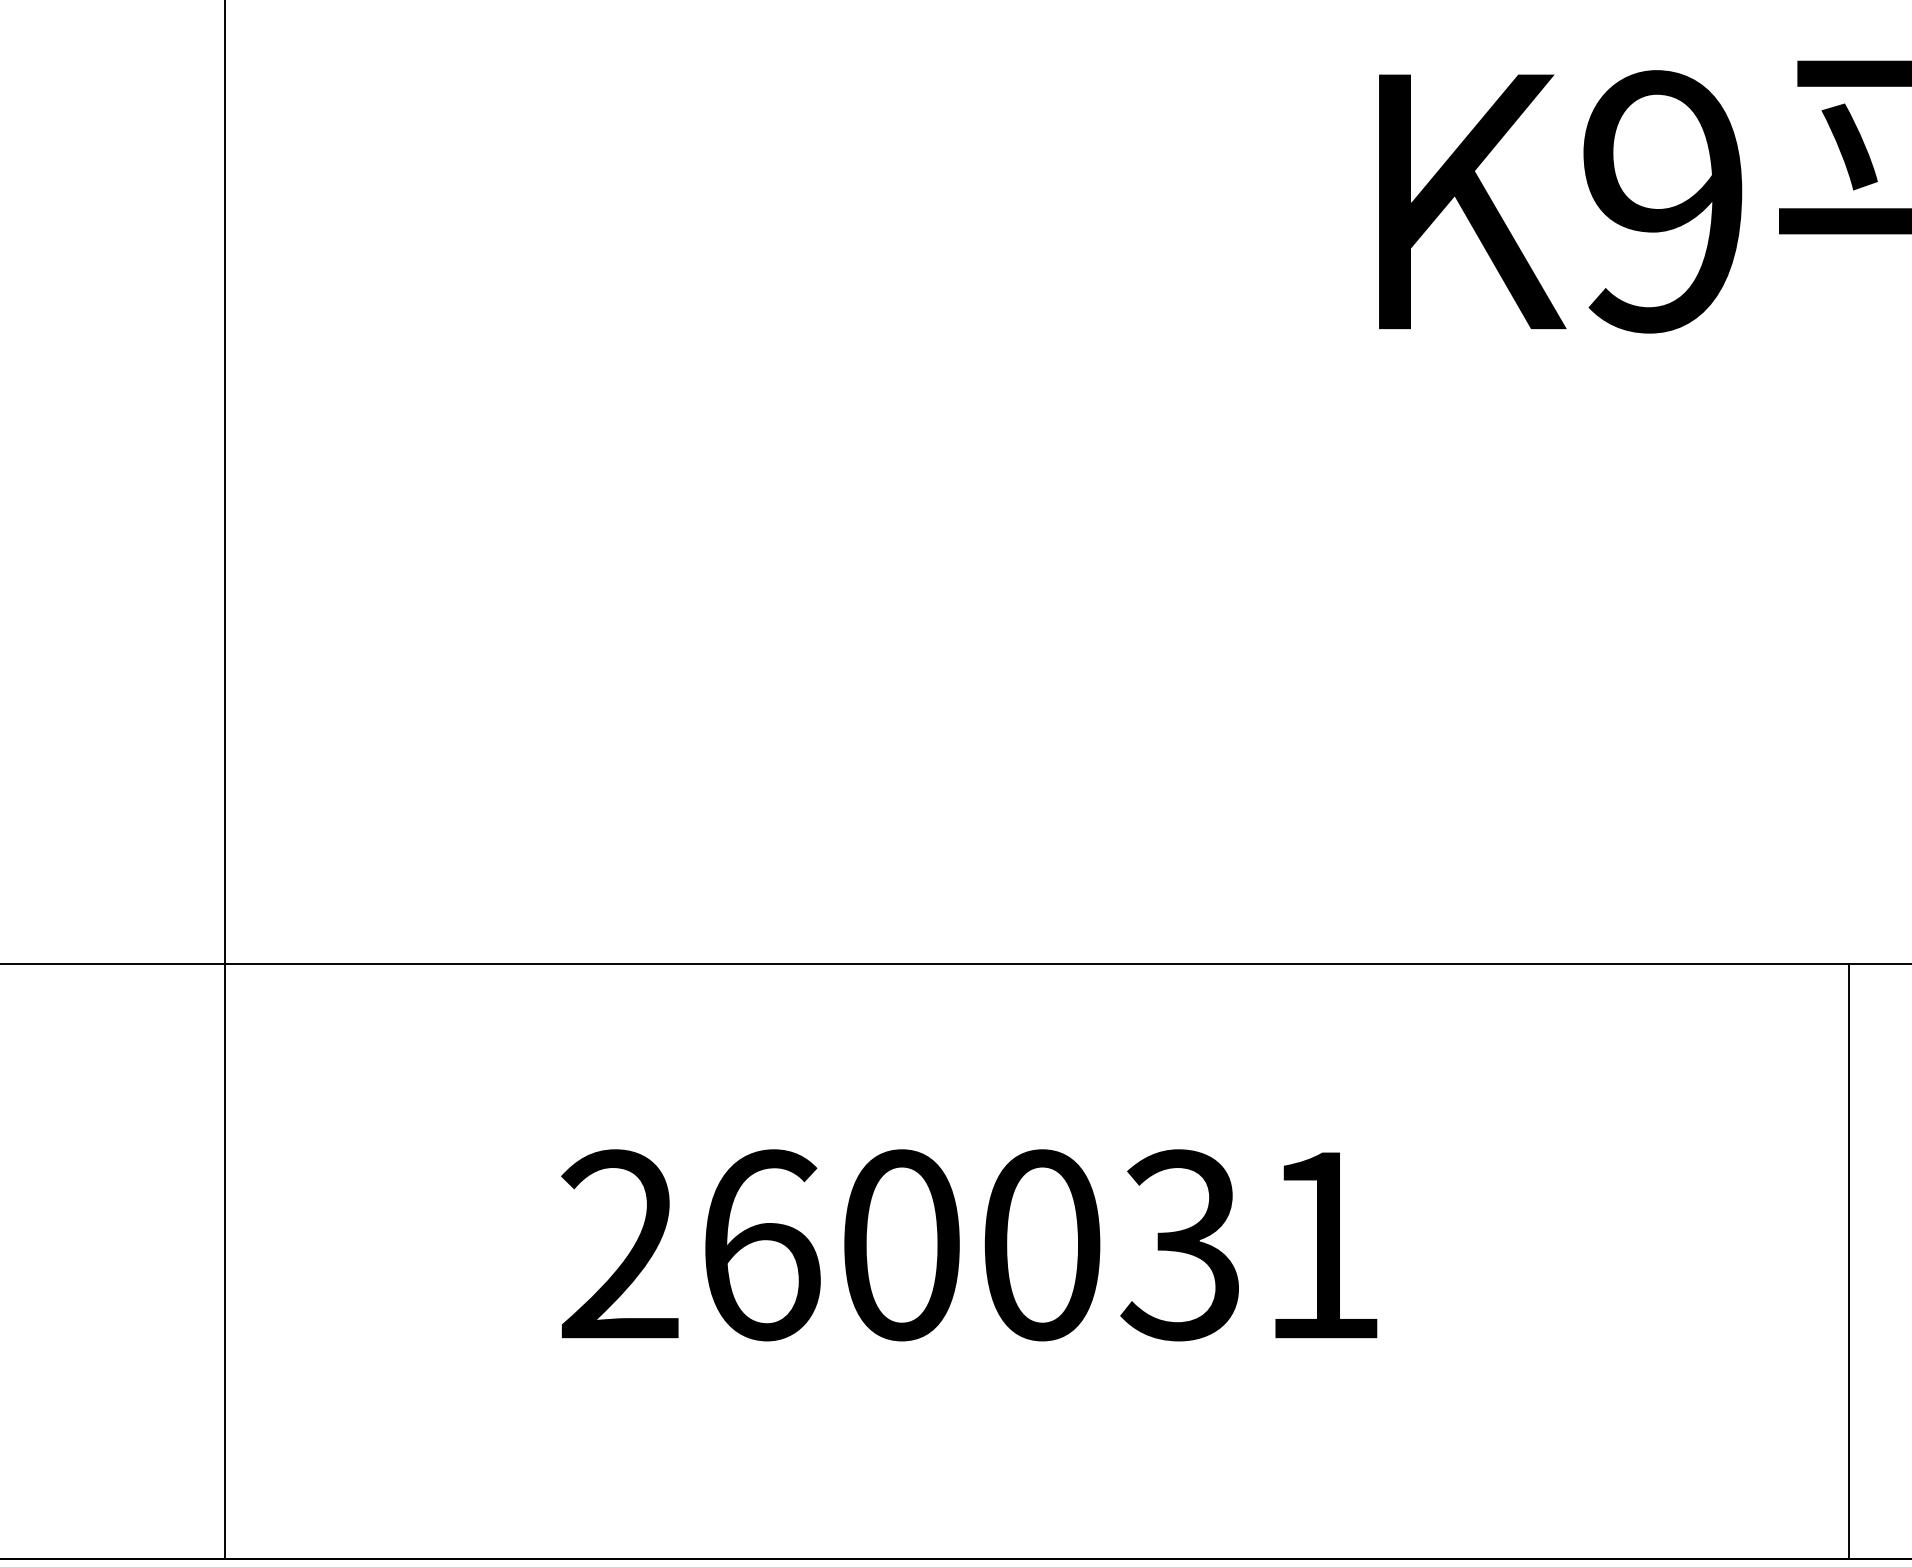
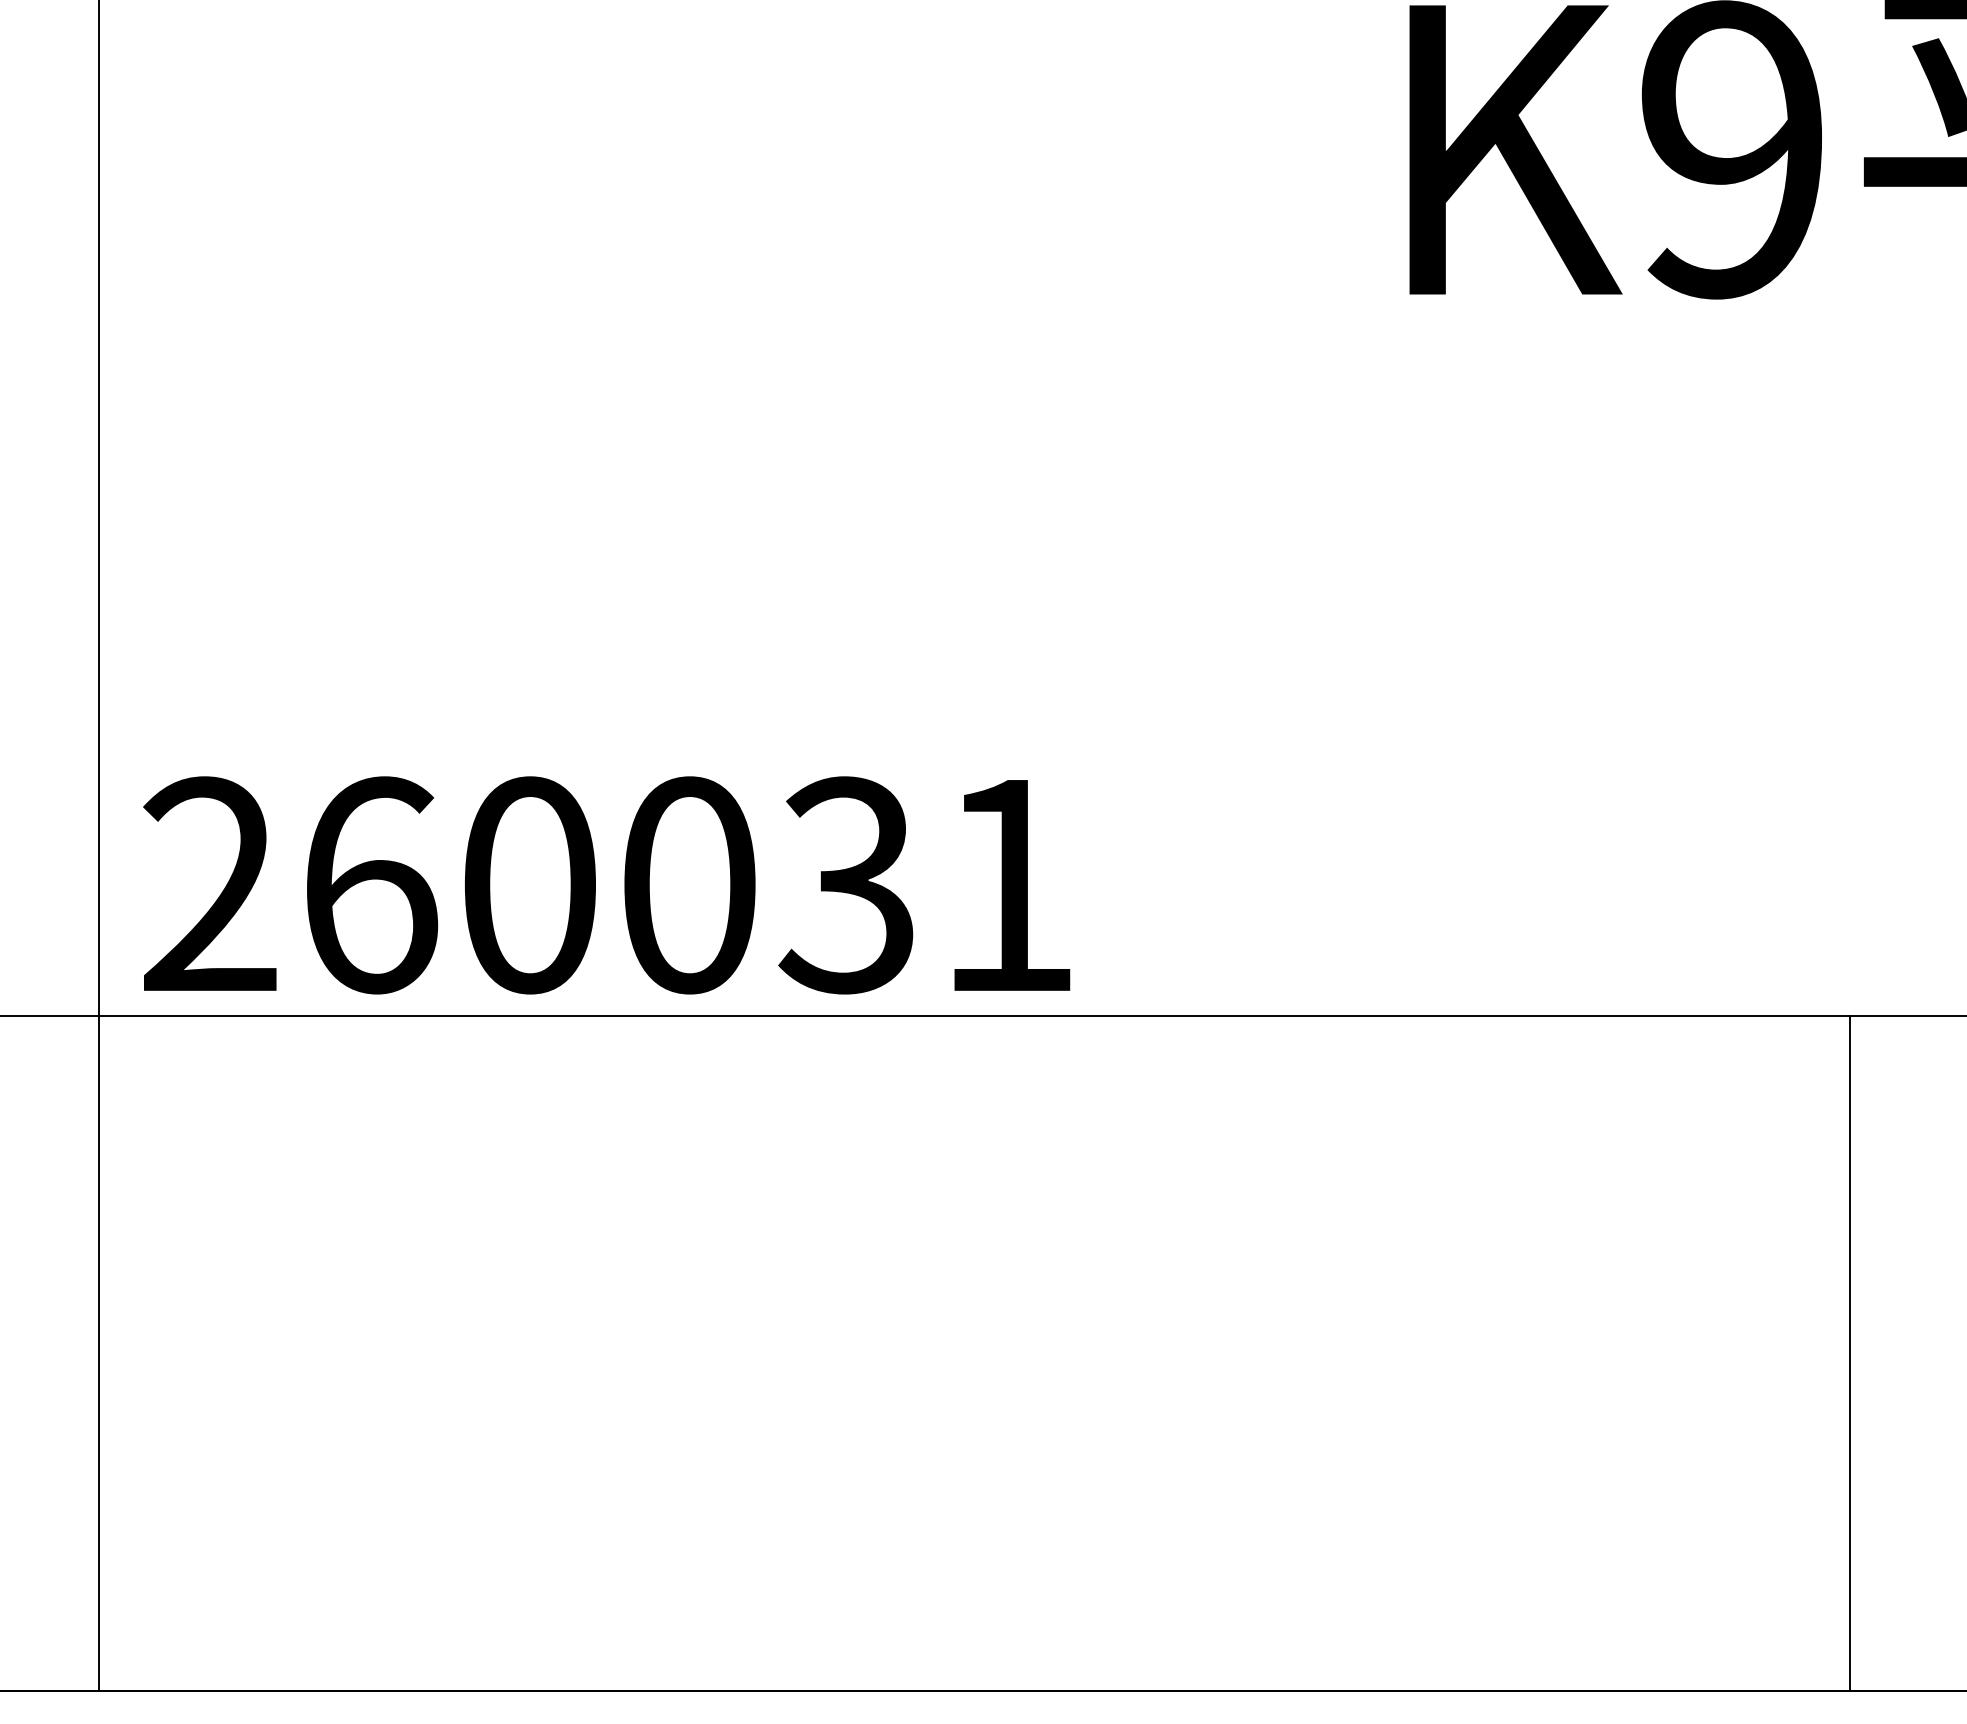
text: (969, 1245) -> (607, 885), moved
line: (1848, 1261) -> (1849, 1353), moved

